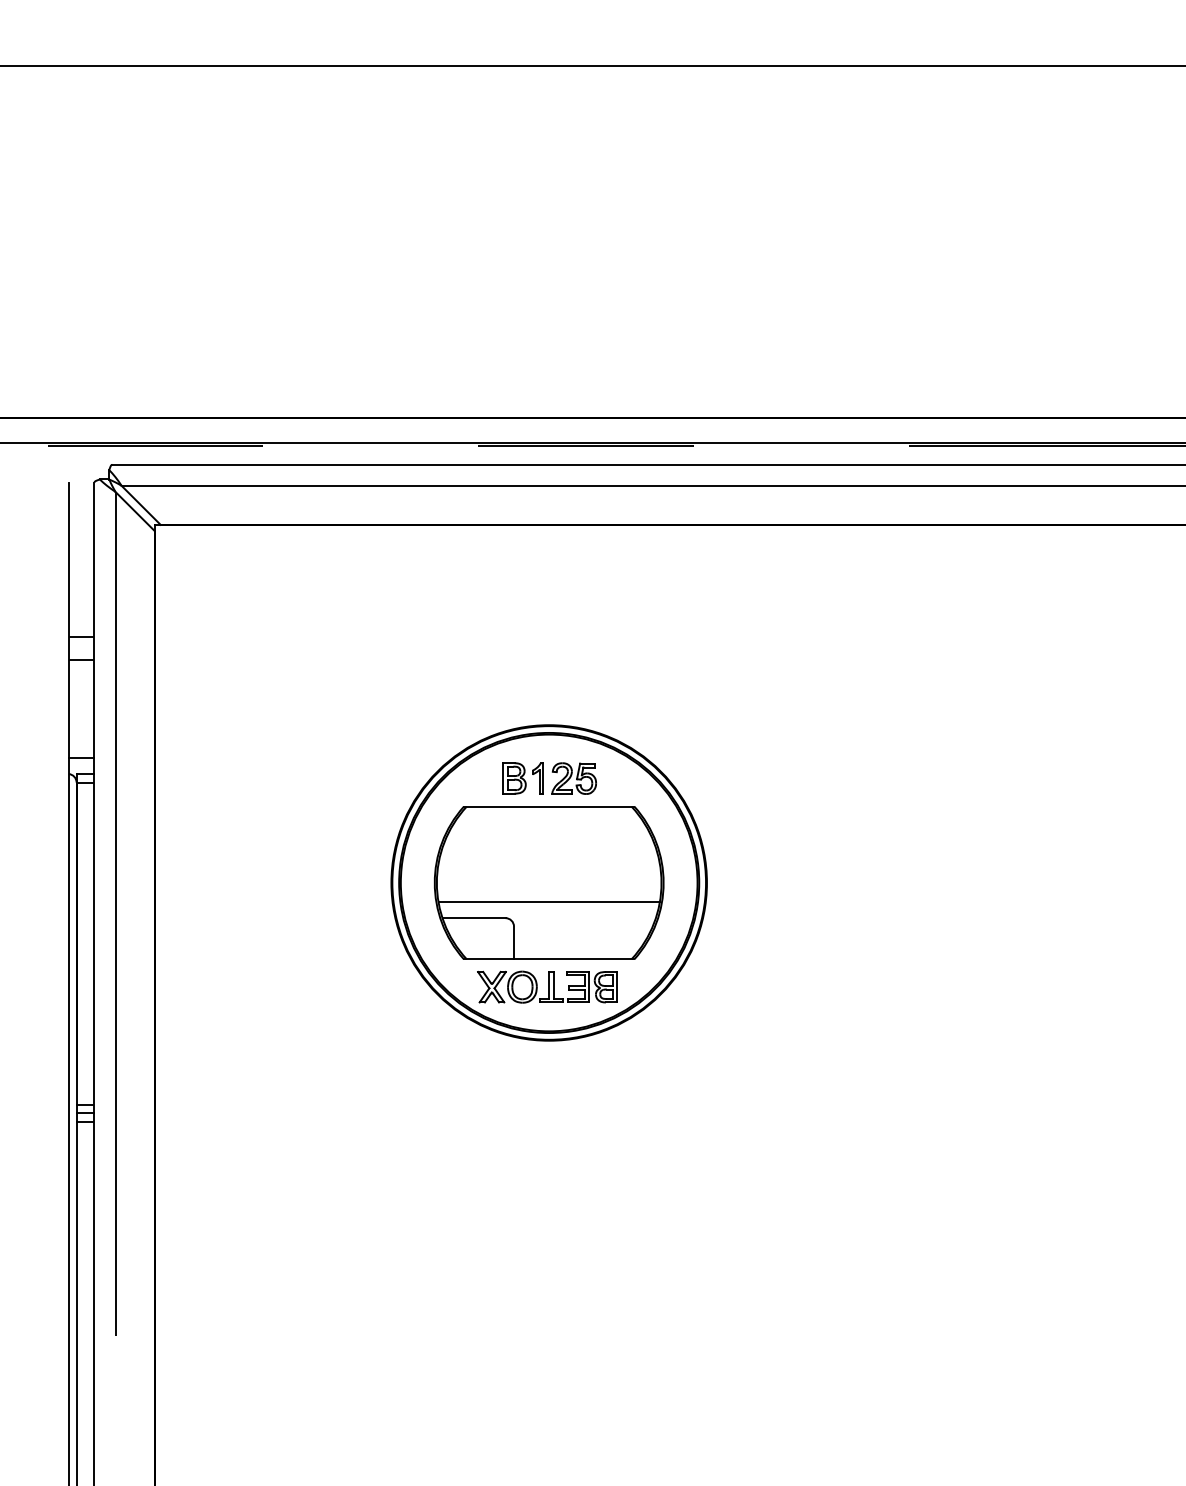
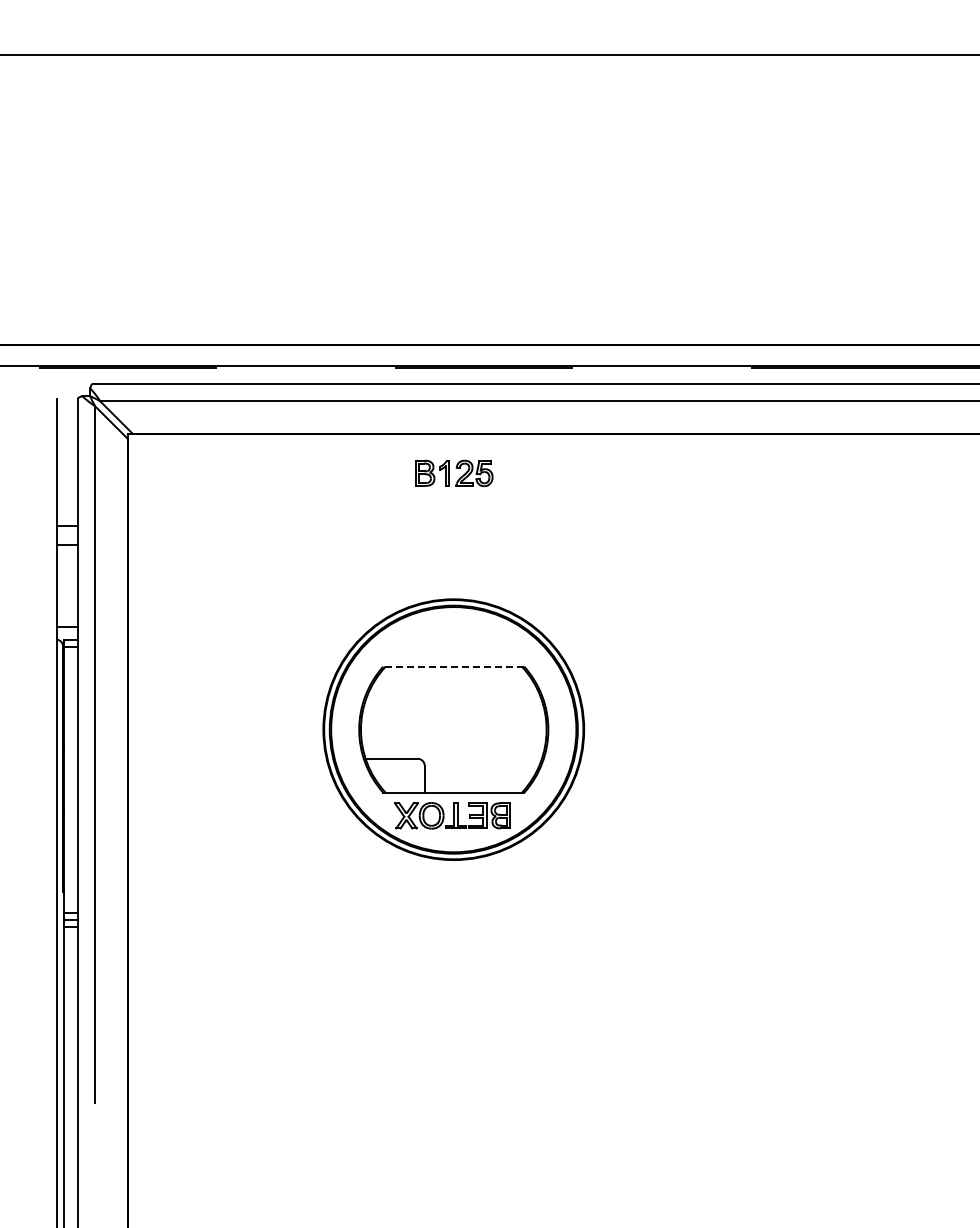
part: (550, 777) -> (454, 472), moved
line: (548, 806) -> (453, 666), solid -> dashed
line: (548, 902) -> (453, 745), removed

